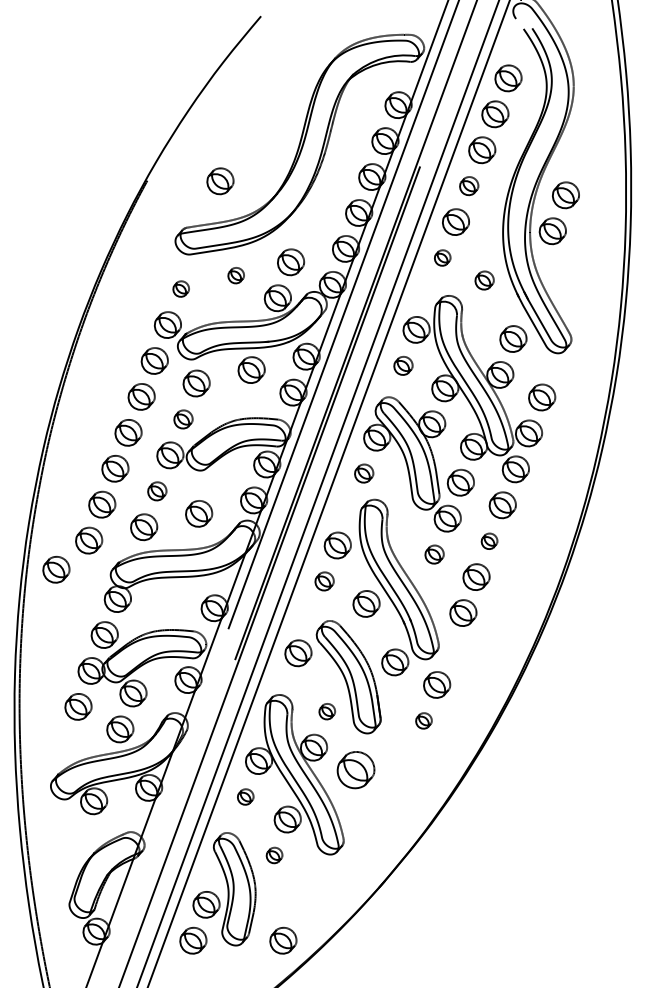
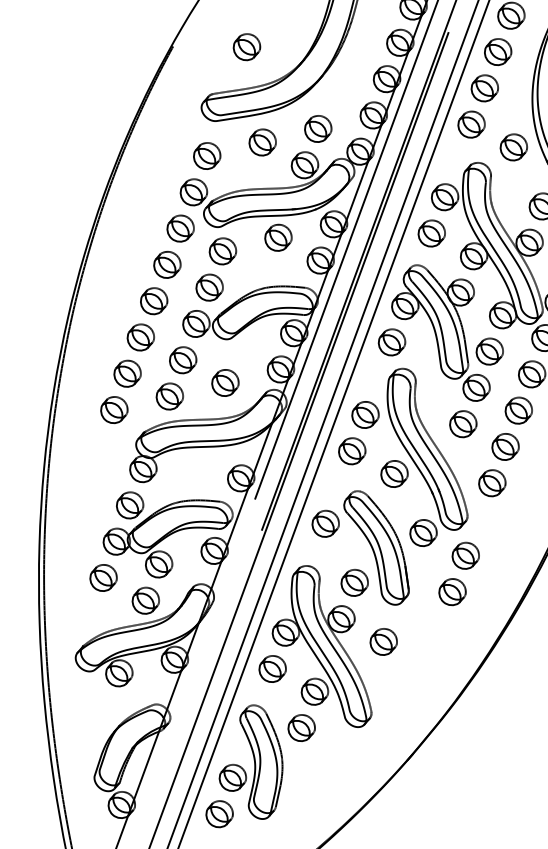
part: (469, 185) -> (498, 51), size x1.43
part: (442, 257) -> (471, 124), size x1.67
part: (236, 275) -> (263, 142), size x1.67
part: (484, 280) -> (513, 147), size x1.43
part: (181, 288) -> (207, 155), size x1.67
part: (403, 365) -> (431, 233), size x1.43
part: (183, 419) -> (209, 287), size x1.43
part: (364, 473) -> (392, 342), size x1.43
part: (157, 491) -> (183, 360), size x1.43
part: (489, 541) -> (518, 410), size x1.67
part: (434, 554) -> (463, 424), size x1.43
part: (56, 569) -> (81, 439), removed
part: (324, 581) -> (352, 451), size x1.43
part: (327, 711) -> (355, 582), size x1.67
part: (423, 720) -> (452, 591), size x1.67
part: (355, 770) -> (383, 642), size x0.71
part: (245, 796) -> (272, 668), size x1.67
part: (274, 855) -> (301, 728), size x1.67
part: (283, 940) -> (310, 813), removed

